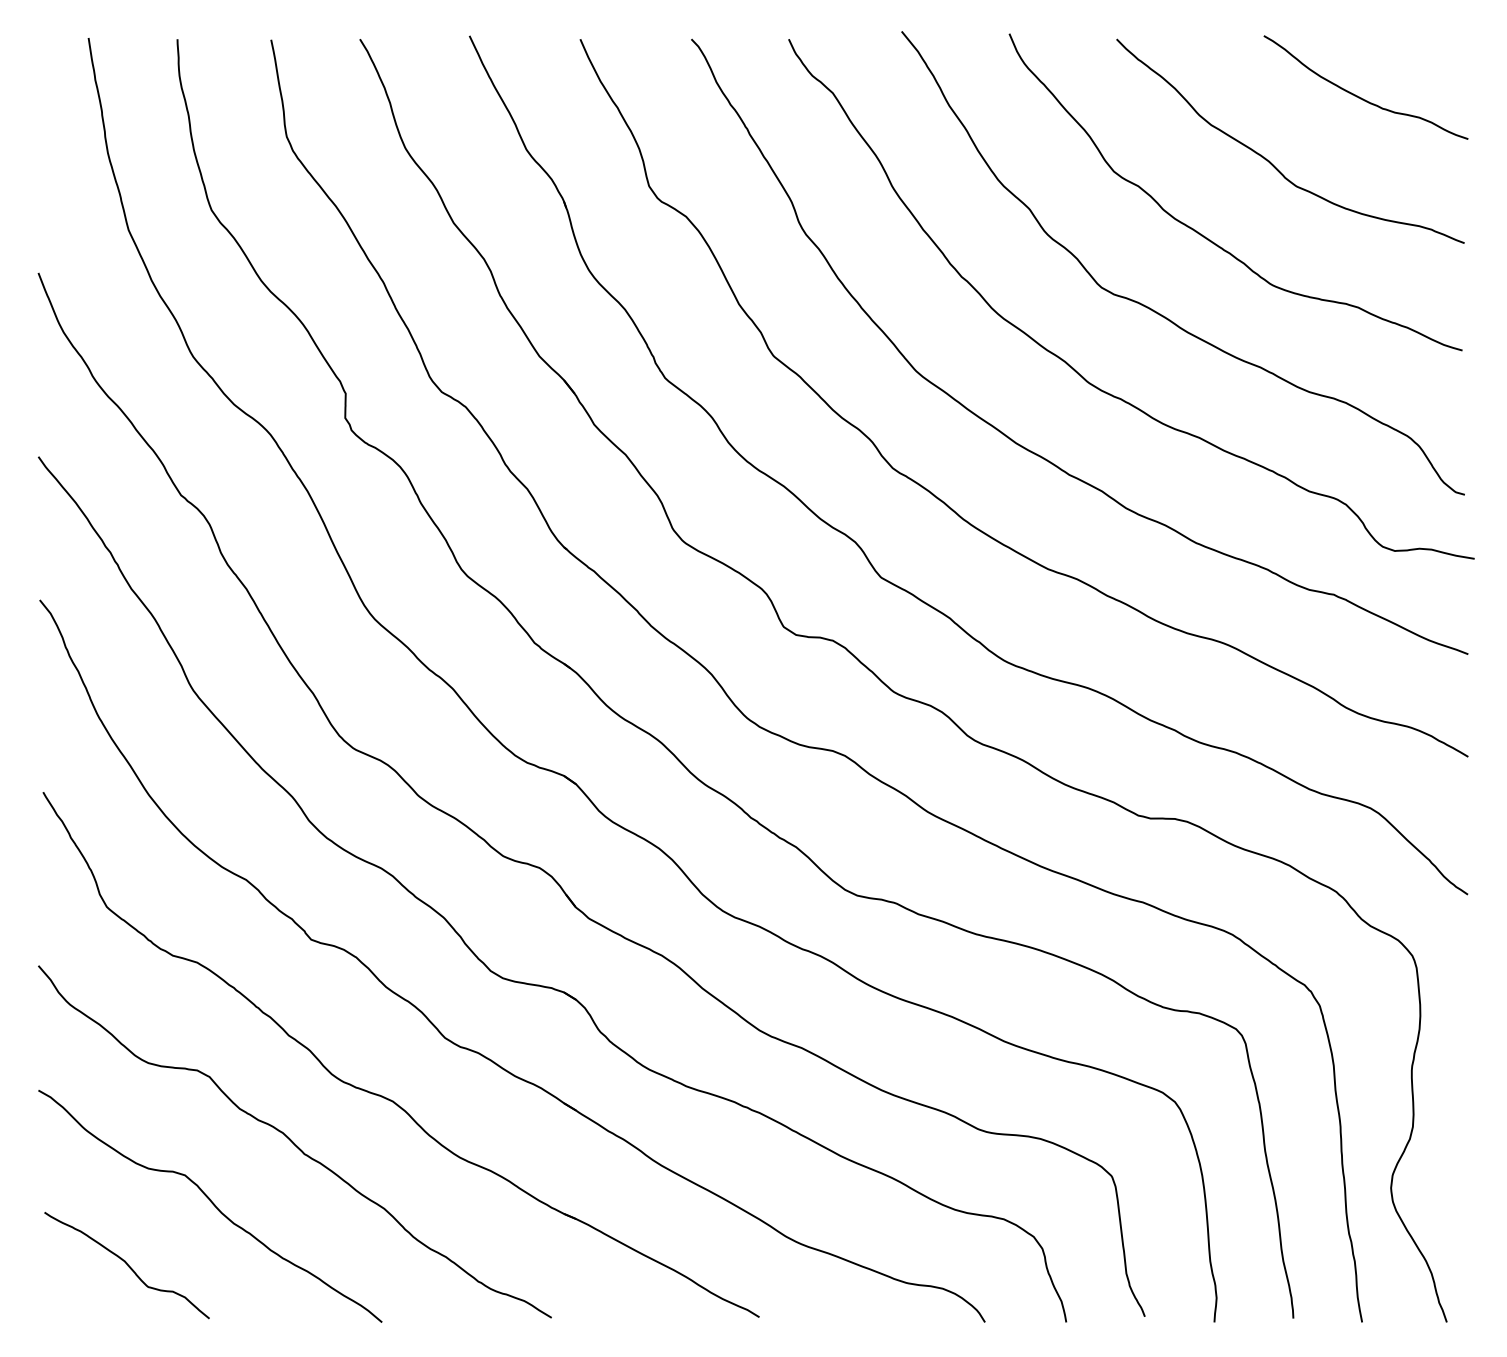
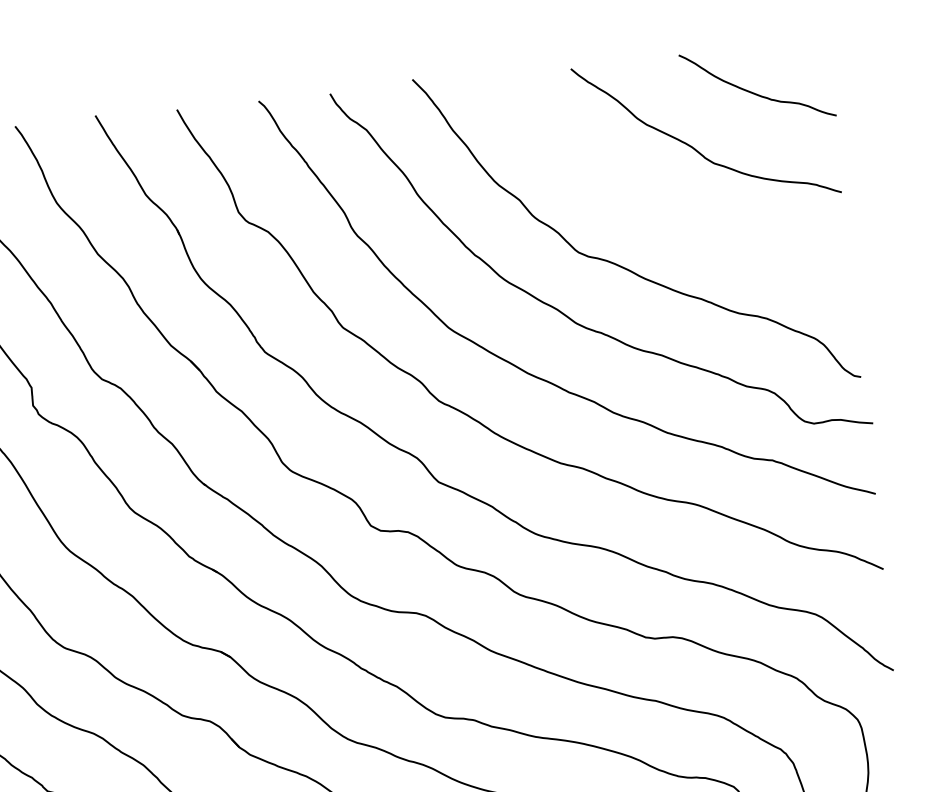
curve: (1207, 237) -> (652, 207), removed

